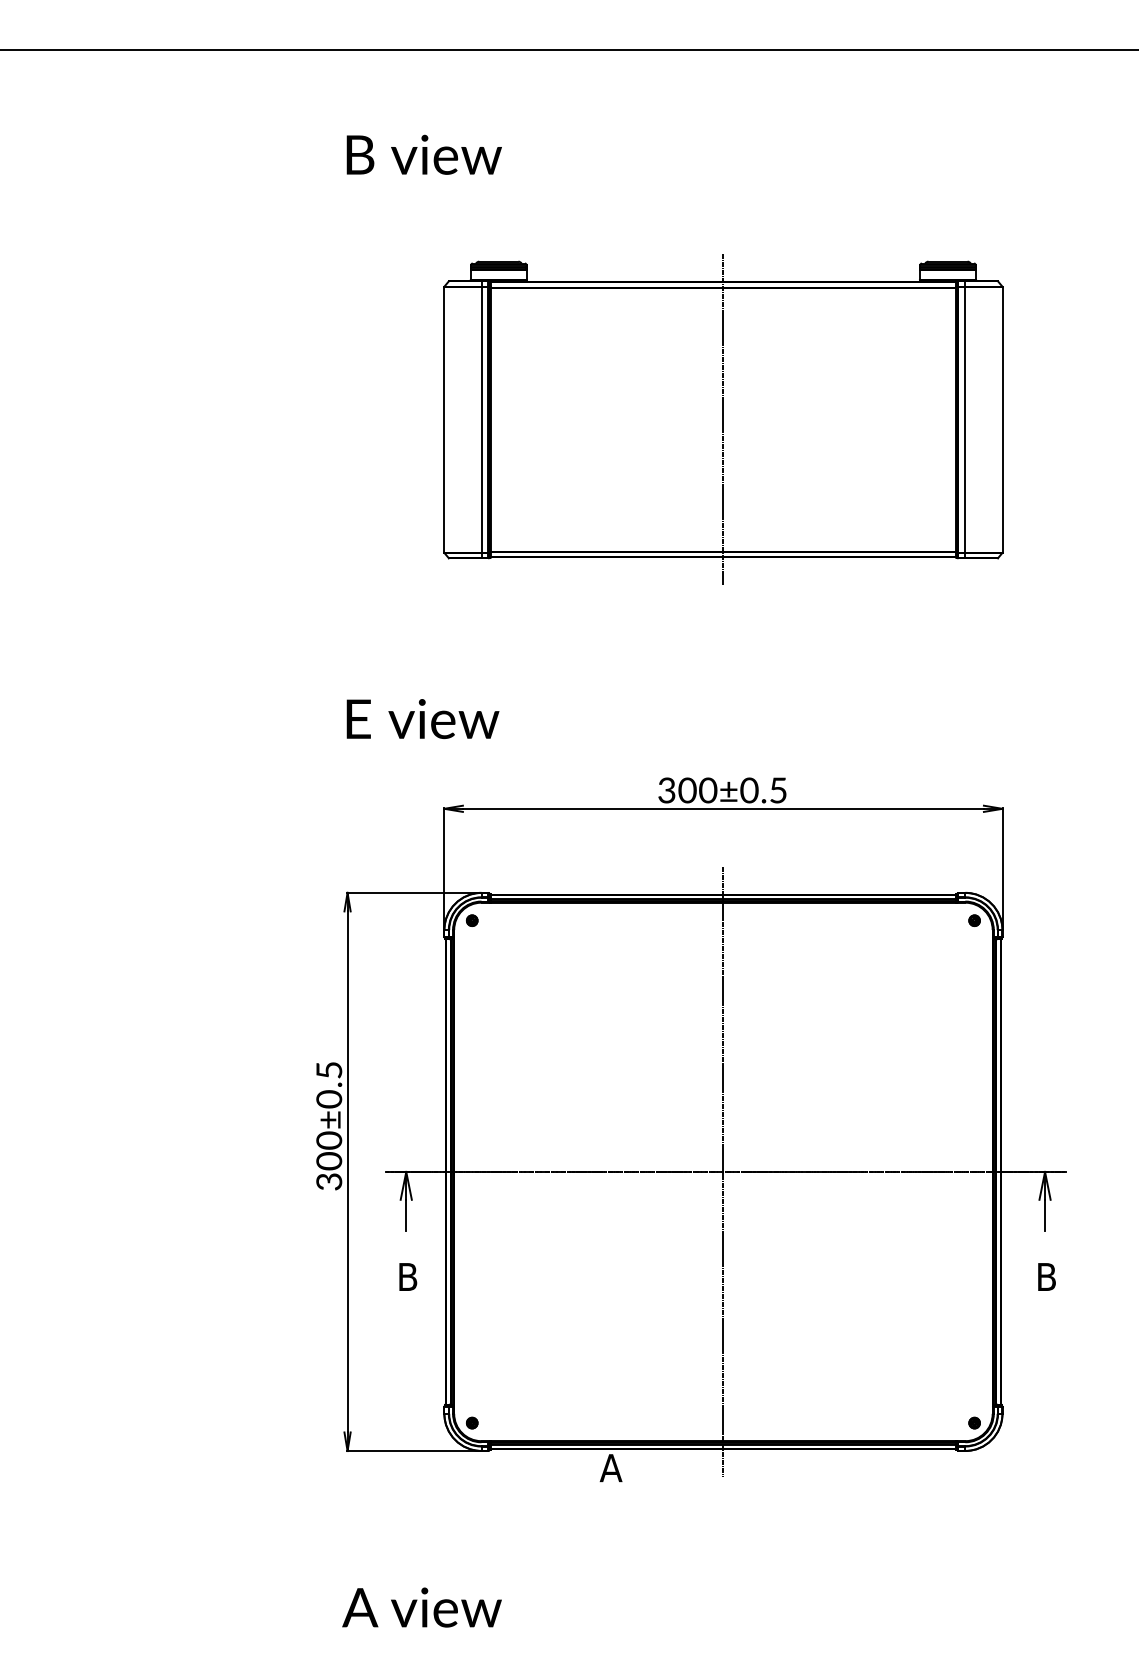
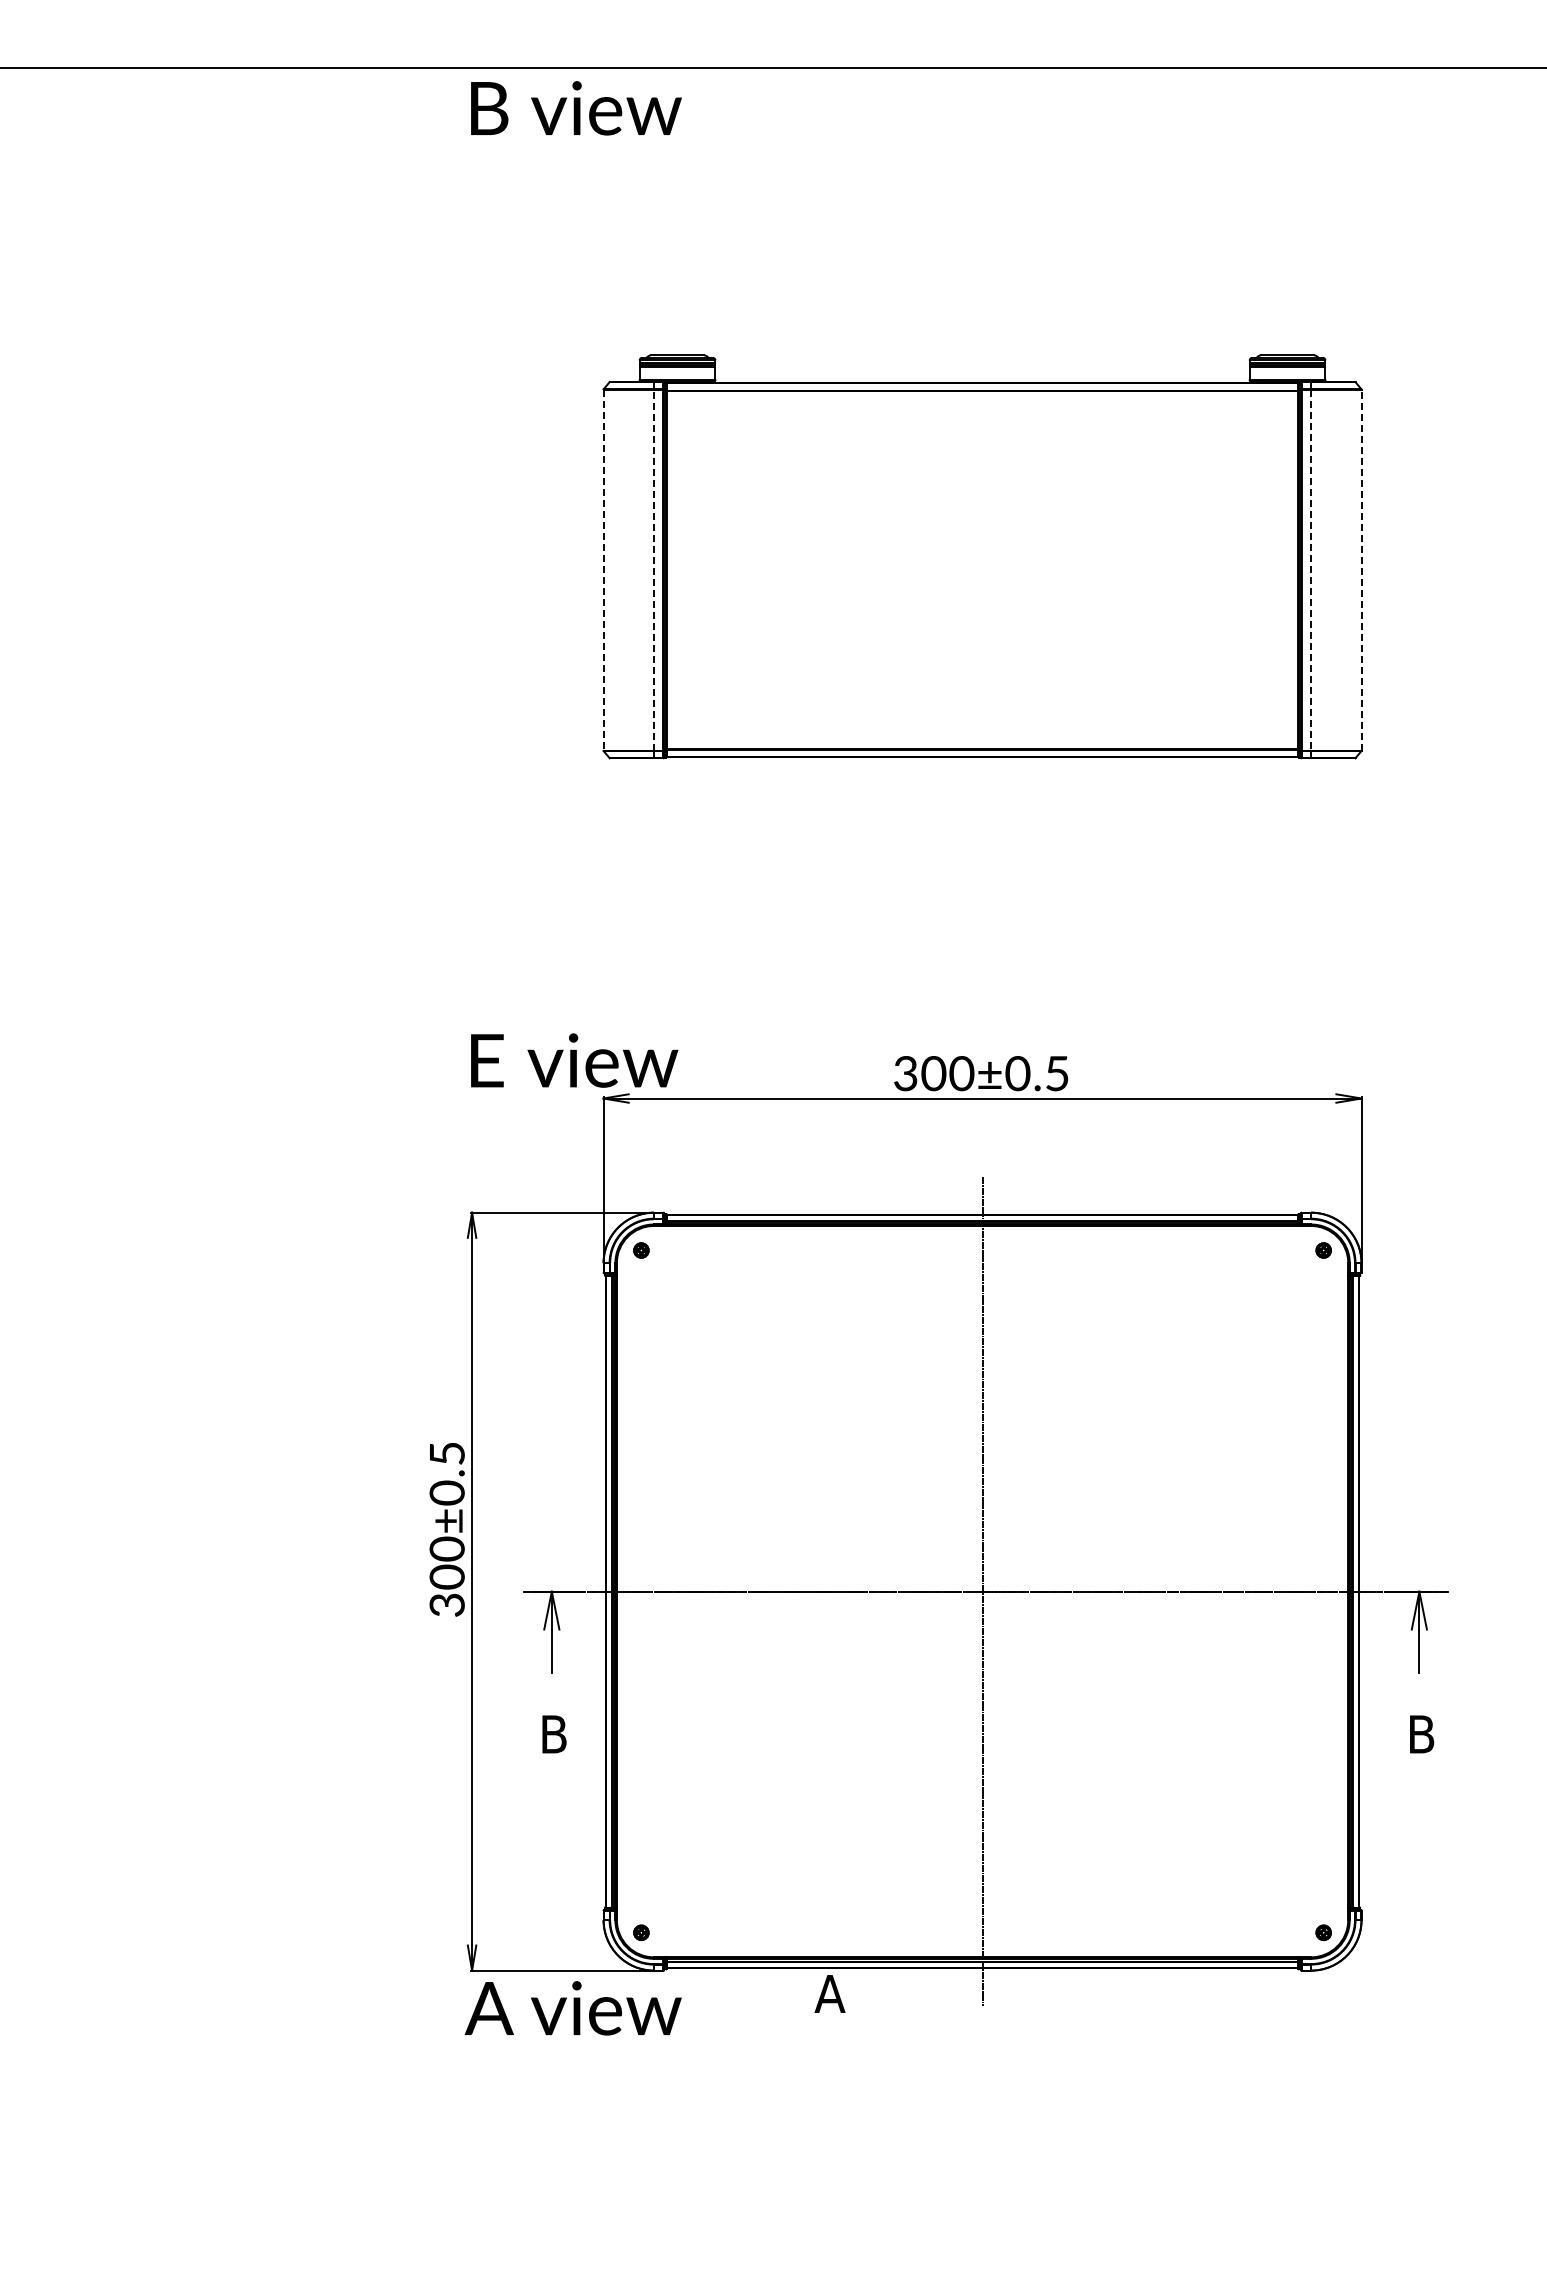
text: (424, 154) -> (576, 108), moved
line: (481, 419) -> (654, 569), solid -> dashed
line: (1002, 419) -> (1361, 569), solid -> dashed
line: (444, 420) -> (603, 570), solid -> dashed
line: (723, 420) -> (982, 570), removed
line: (965, 420) -> (1311, 570), solid -> dashed
text: (422, 718) -> (574, 1060), moved
text: (421, 1607) -> (572, 2008), moved

